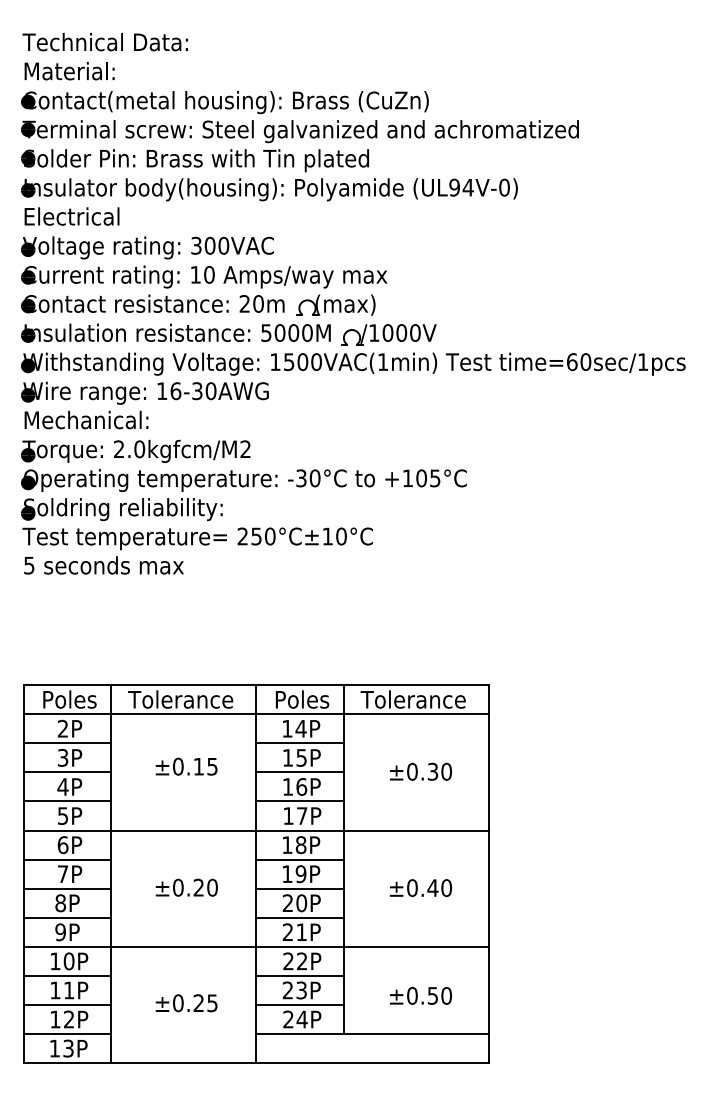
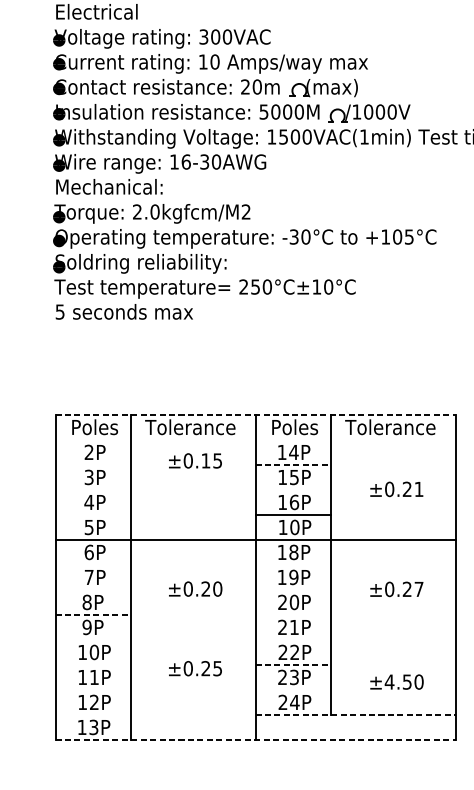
line: (256, 685) -> (255, 415), solid -> dashed
line: (256, 714) -> (255, 440), removed
line: (67, 743) -> (93, 465), removed
line: (300, 743) -> (293, 465), solid -> dashed
text: (186, 766) -> (195, 460), moved
text: (439, 771) -> (412, 489), ±0.30 -> ±0.21
line: (67, 772) -> (93, 489), removed
line: (299, 772) -> (292, 489), removed
line: (67, 801) -> (93, 514), removed
text: (301, 815) -> (294, 526), 17P -> 10P
line: (67, 859) -> (93, 564), removed
line: (299, 859) -> (292, 564), removed
line: (67, 888) -> (93, 589), removed
line: (299, 888) -> (292, 589), removed
text: (439, 888) -> (412, 589), ±0.40 -> ±0.27
line: (67, 917) -> (93, 614), solid -> dashed
line: (299, 917) -> (292, 614), removed
line: (256, 946) -> (255, 639), removed
line: (67, 975) -> (93, 664), removed
line: (300, 975) -> (293, 664), solid -> dashed
text: (412, 995) -> (389, 681), ±0.50 -> ±4.50
text: (186, 1003) -> (195, 668), moved
line: (67, 1004) -> (93, 689), removed
line: (299, 1004) -> (292, 689), removed
line: (67, 1034) -> (93, 715), removed
line: (373, 1034) -> (356, 715), solid -> dashed
line: (256, 1063) -> (255, 740), solid -> dashed

